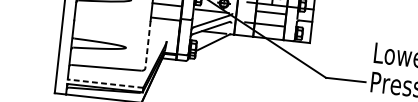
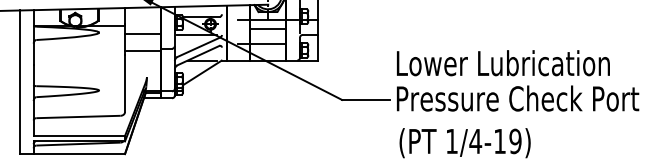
line: (148, 45) -> (125, 84), dashed -> solid
line: (105, 84) -> (79, 136), dashed -> solid

